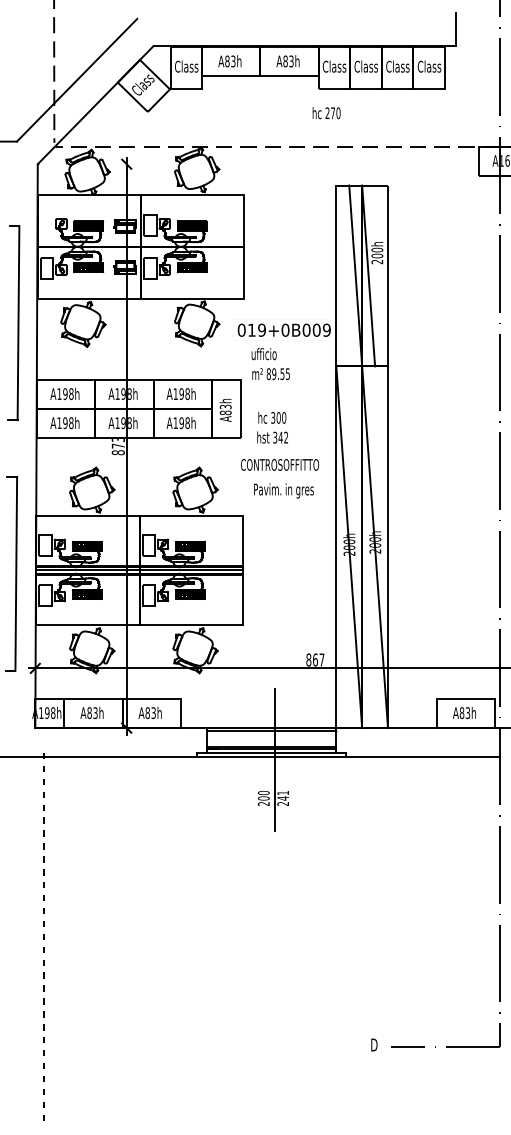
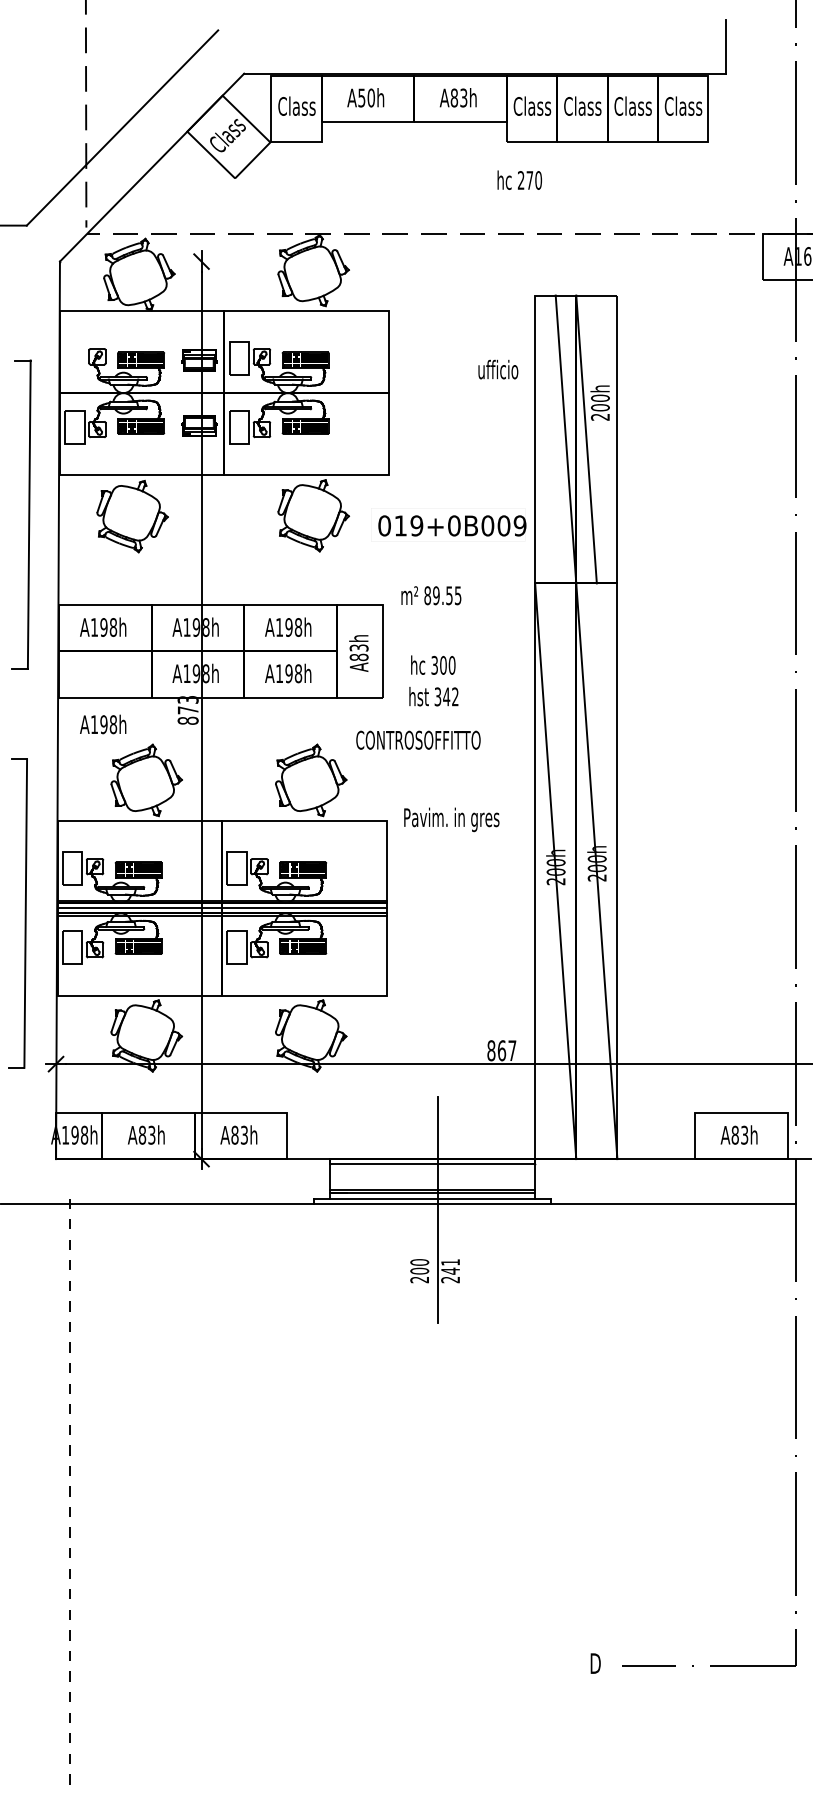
text: (230, 61) -> (366, 98), A83h -> A50h
text: (263, 354) -> (497, 370), moved
text: (64, 423) -> (102, 725), moved
text: (279, 464) -> (417, 739), moved
text: (283, 490) -> (451, 819), moved

